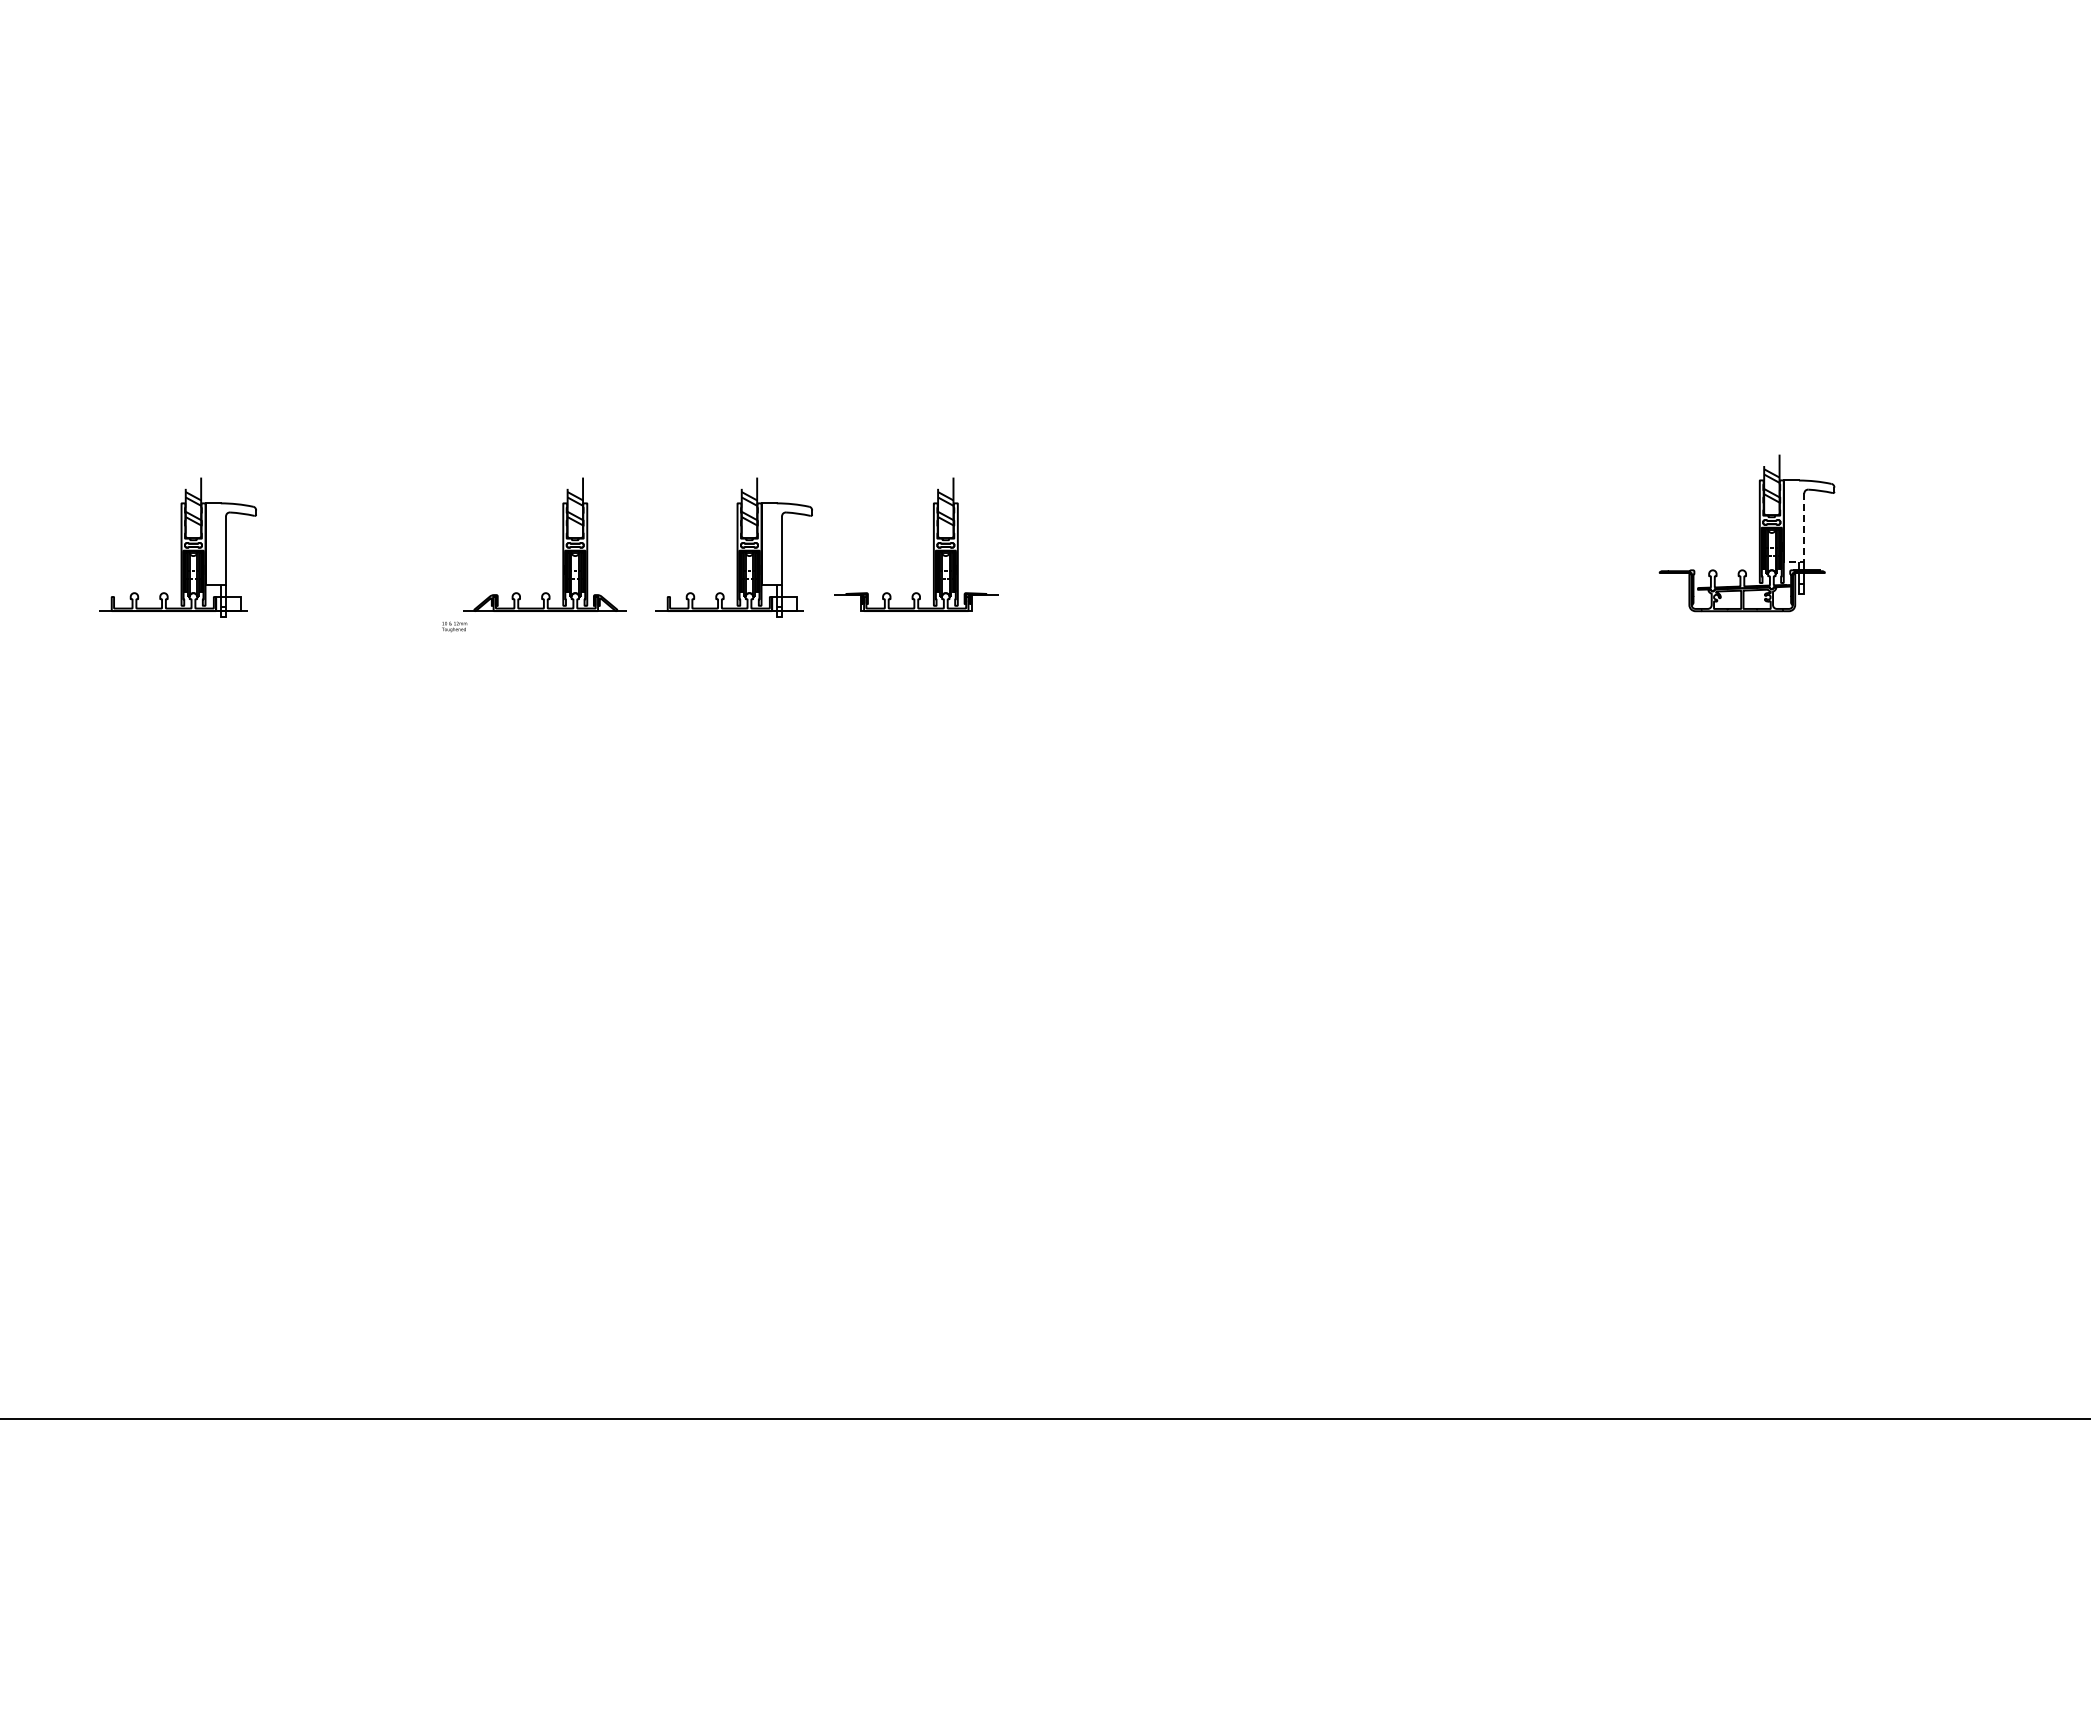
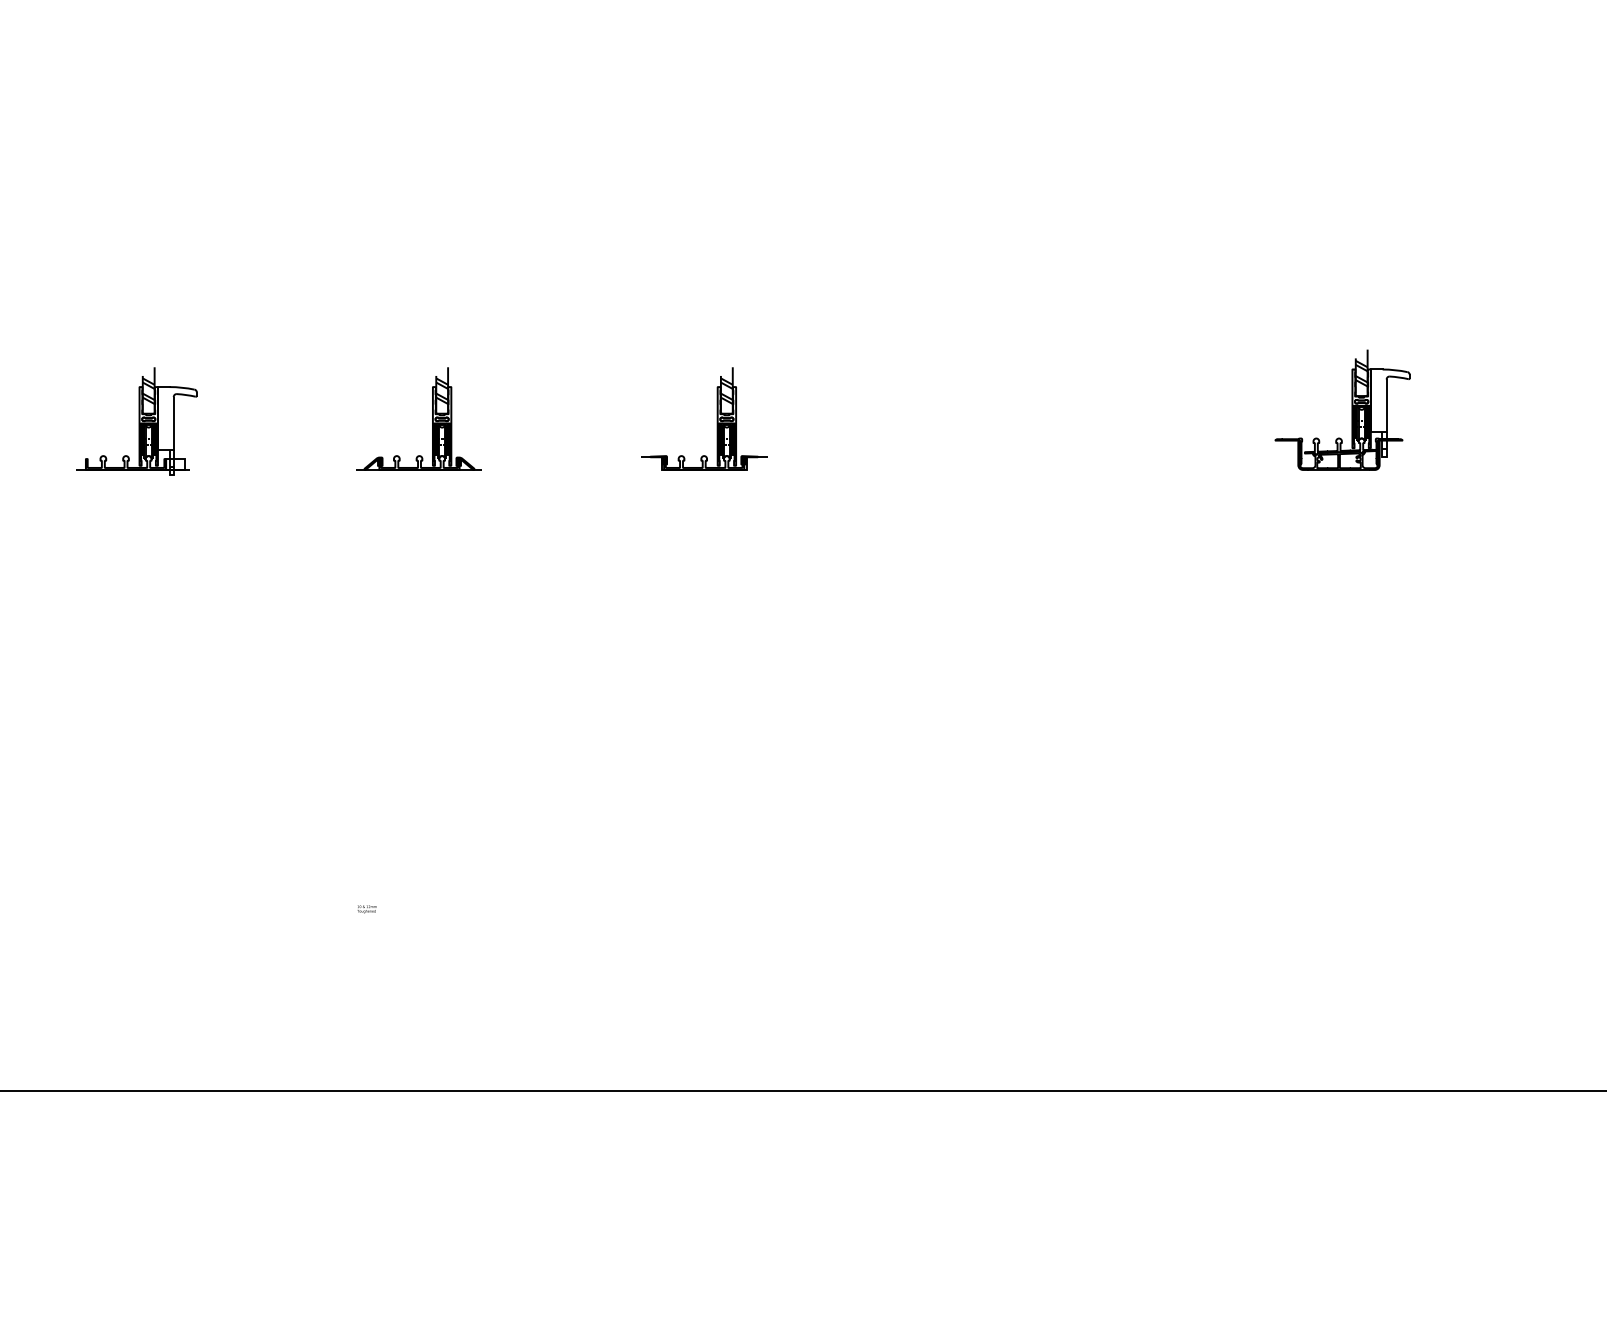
line: (1804, 539) -> (1386, 414), dashed -> solid
part: (733, 547) -> (563, 421), removed
text: (454, 626) -> (366, 908), moved

